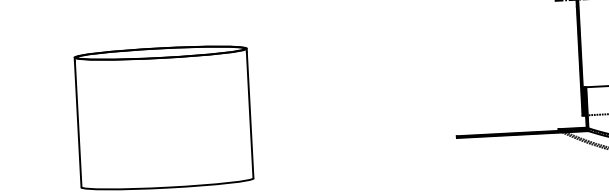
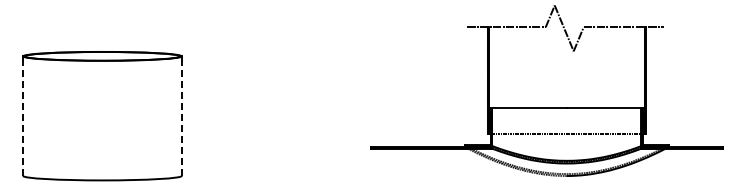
line: (249, 114) -> (181, 117), solid -> dashed
line: (78, 123) -> (23, 117), solid -> dashed

